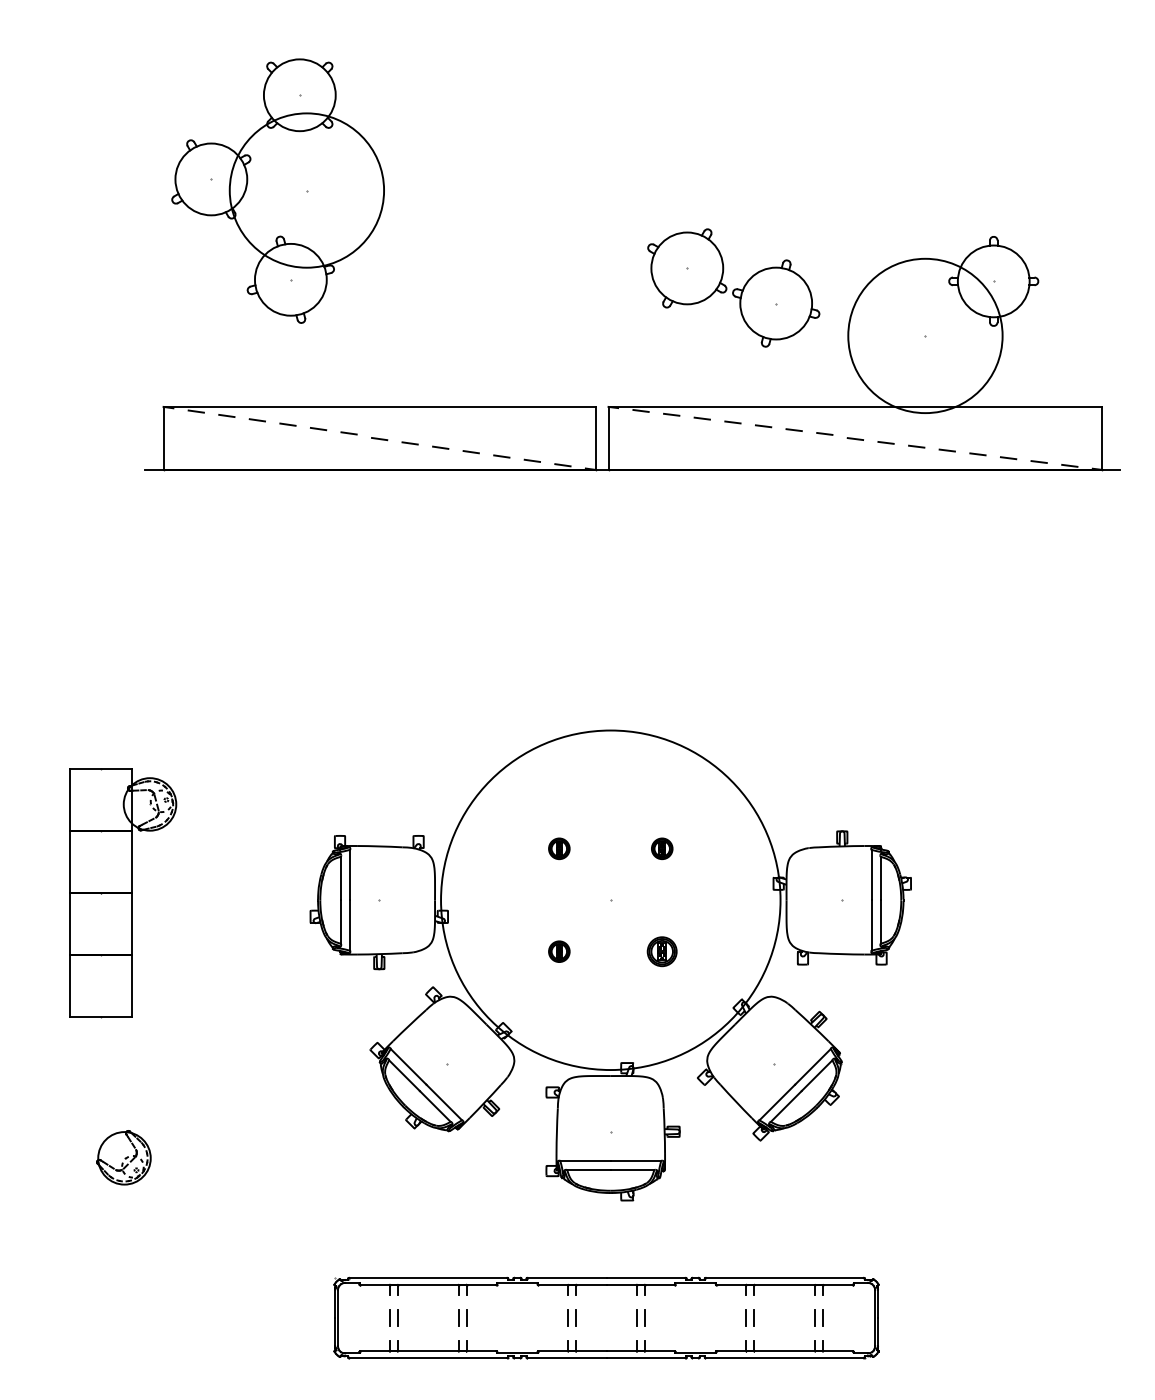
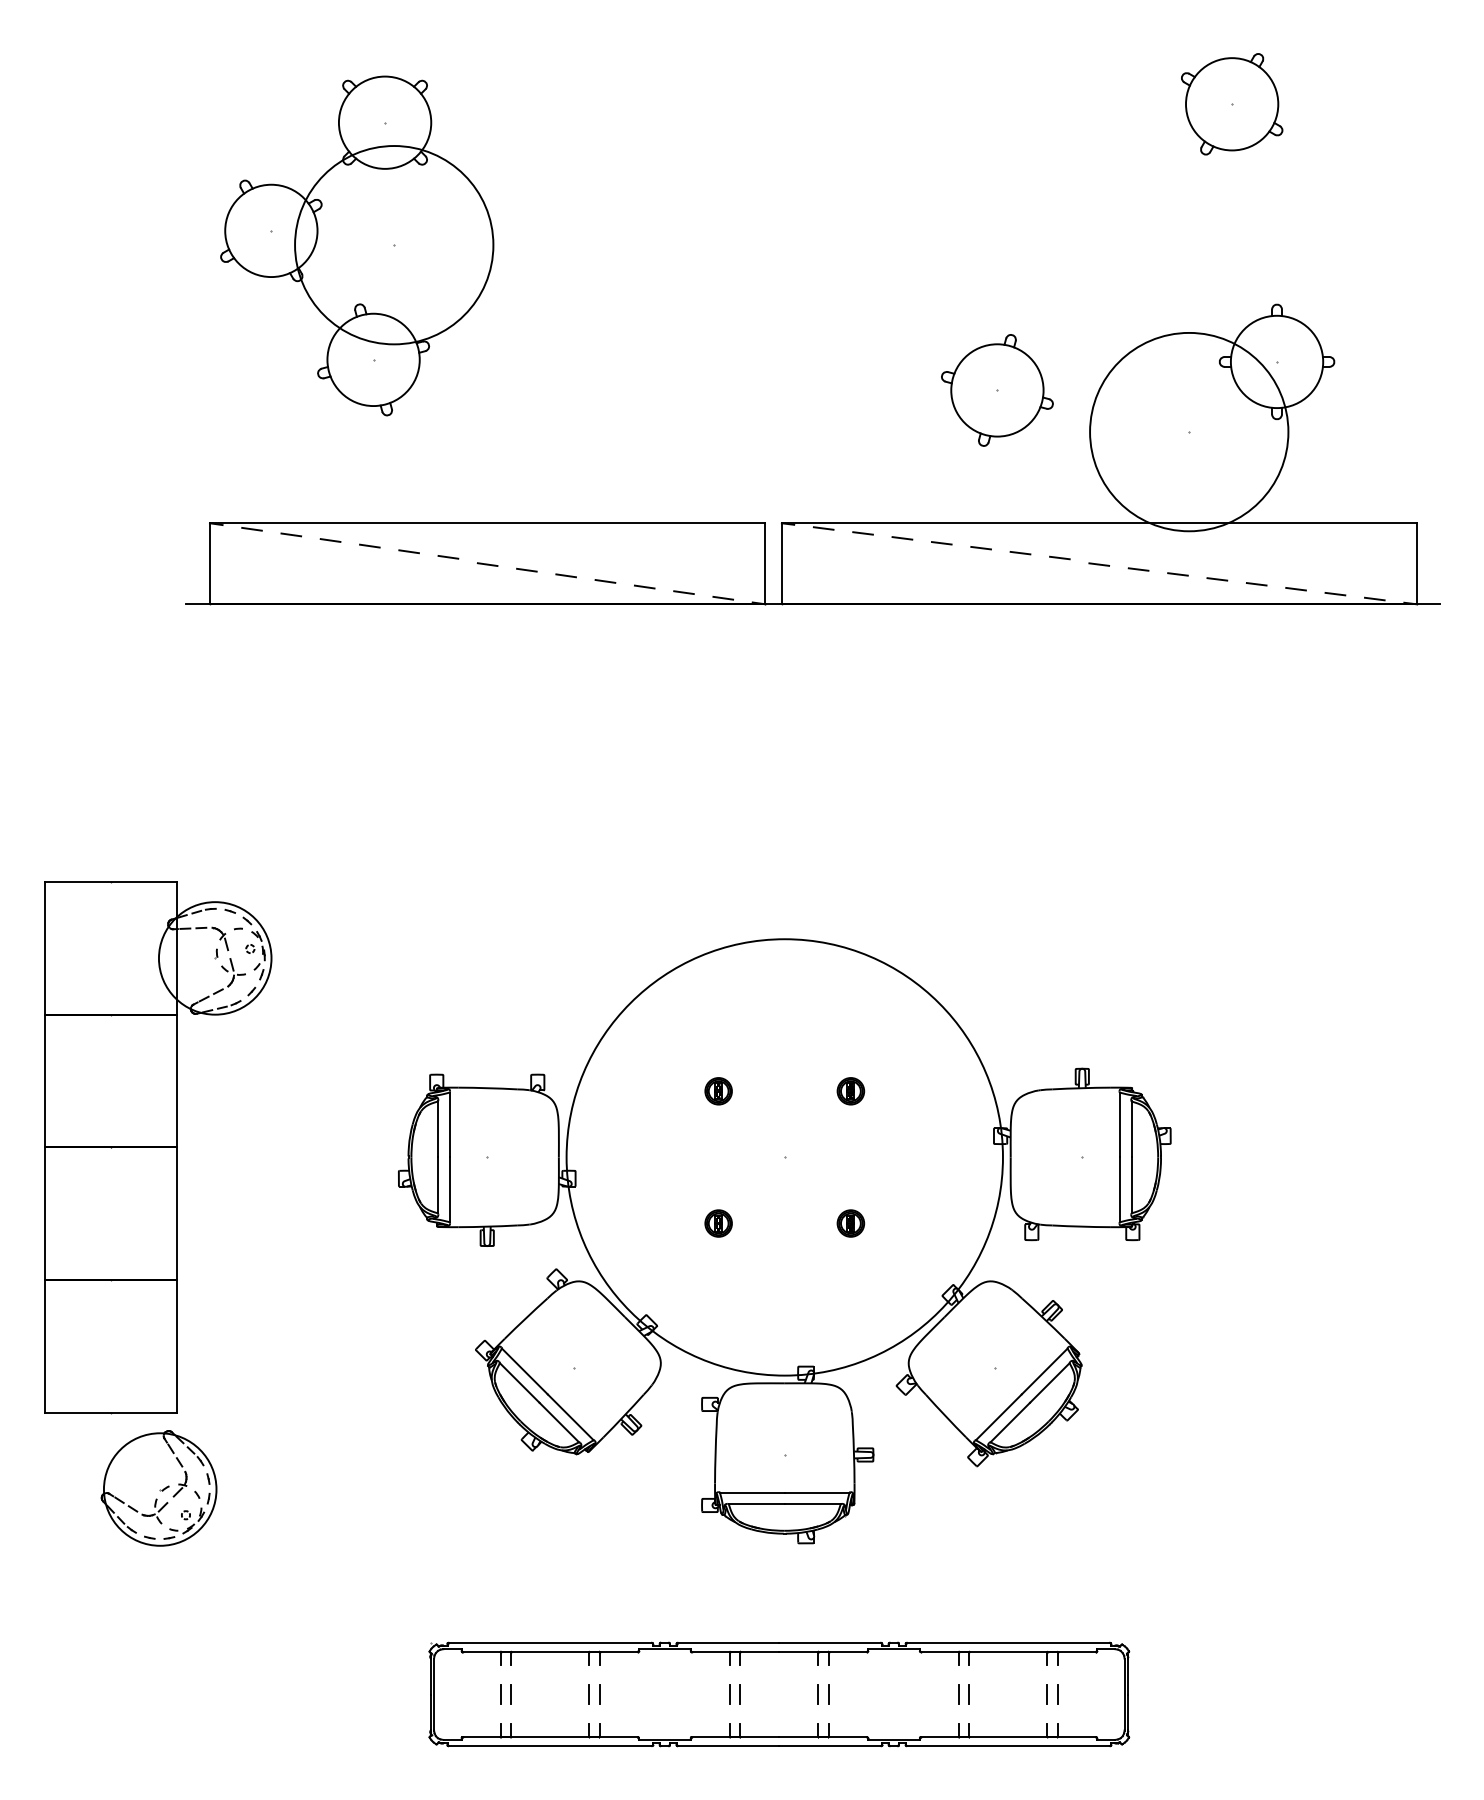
part: (687, 268) -> (1232, 104), moved
part: (123, 892) -> (158, 1147), size x1.67
part: (661, 951) -> (850, 1223), size x0.71
part: (123, 1157) -> (158, 1488), size x1.67

